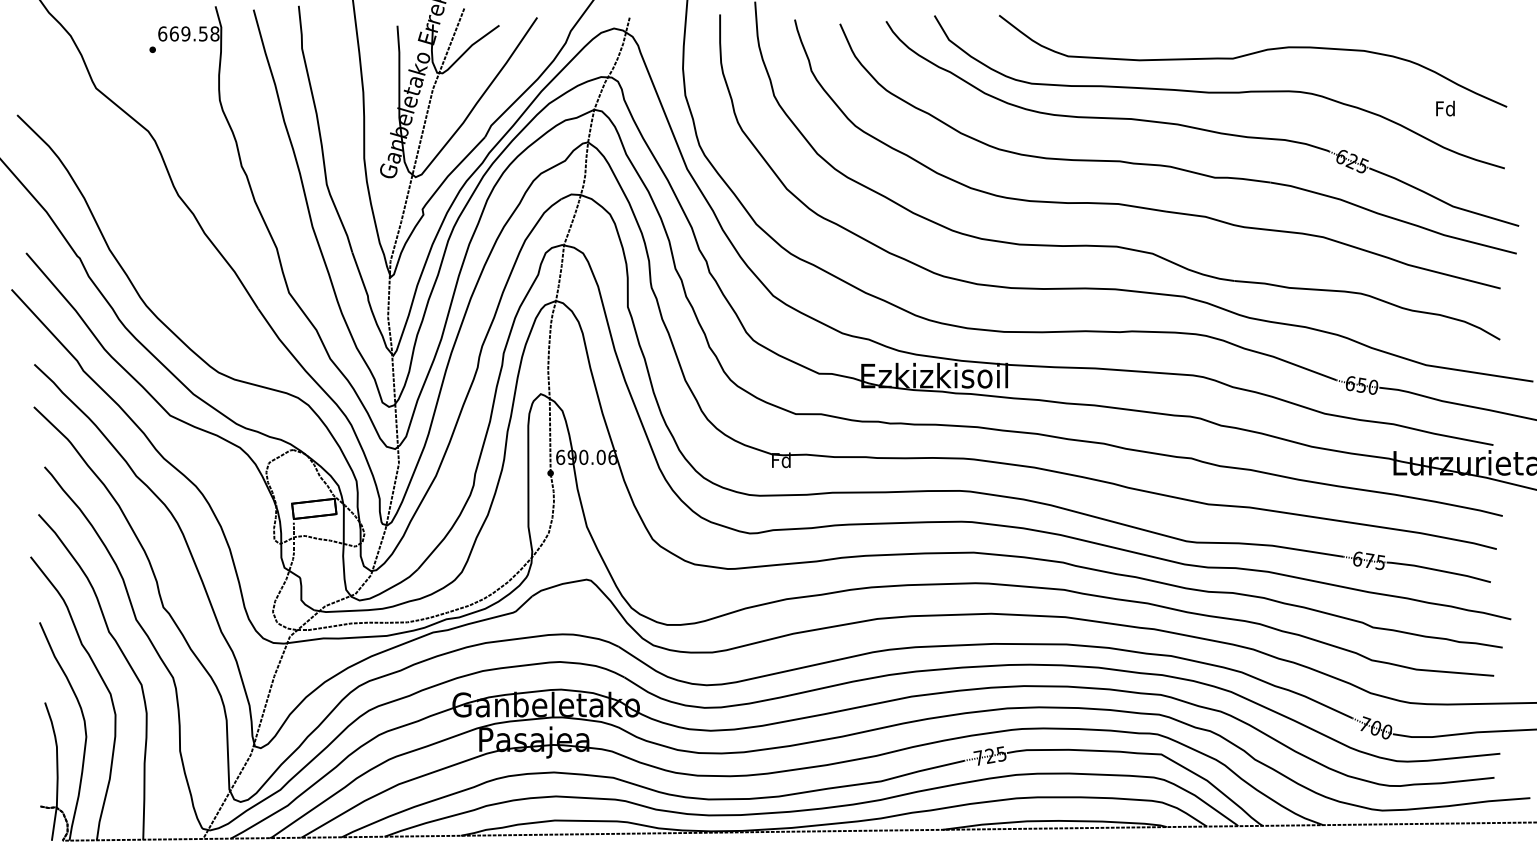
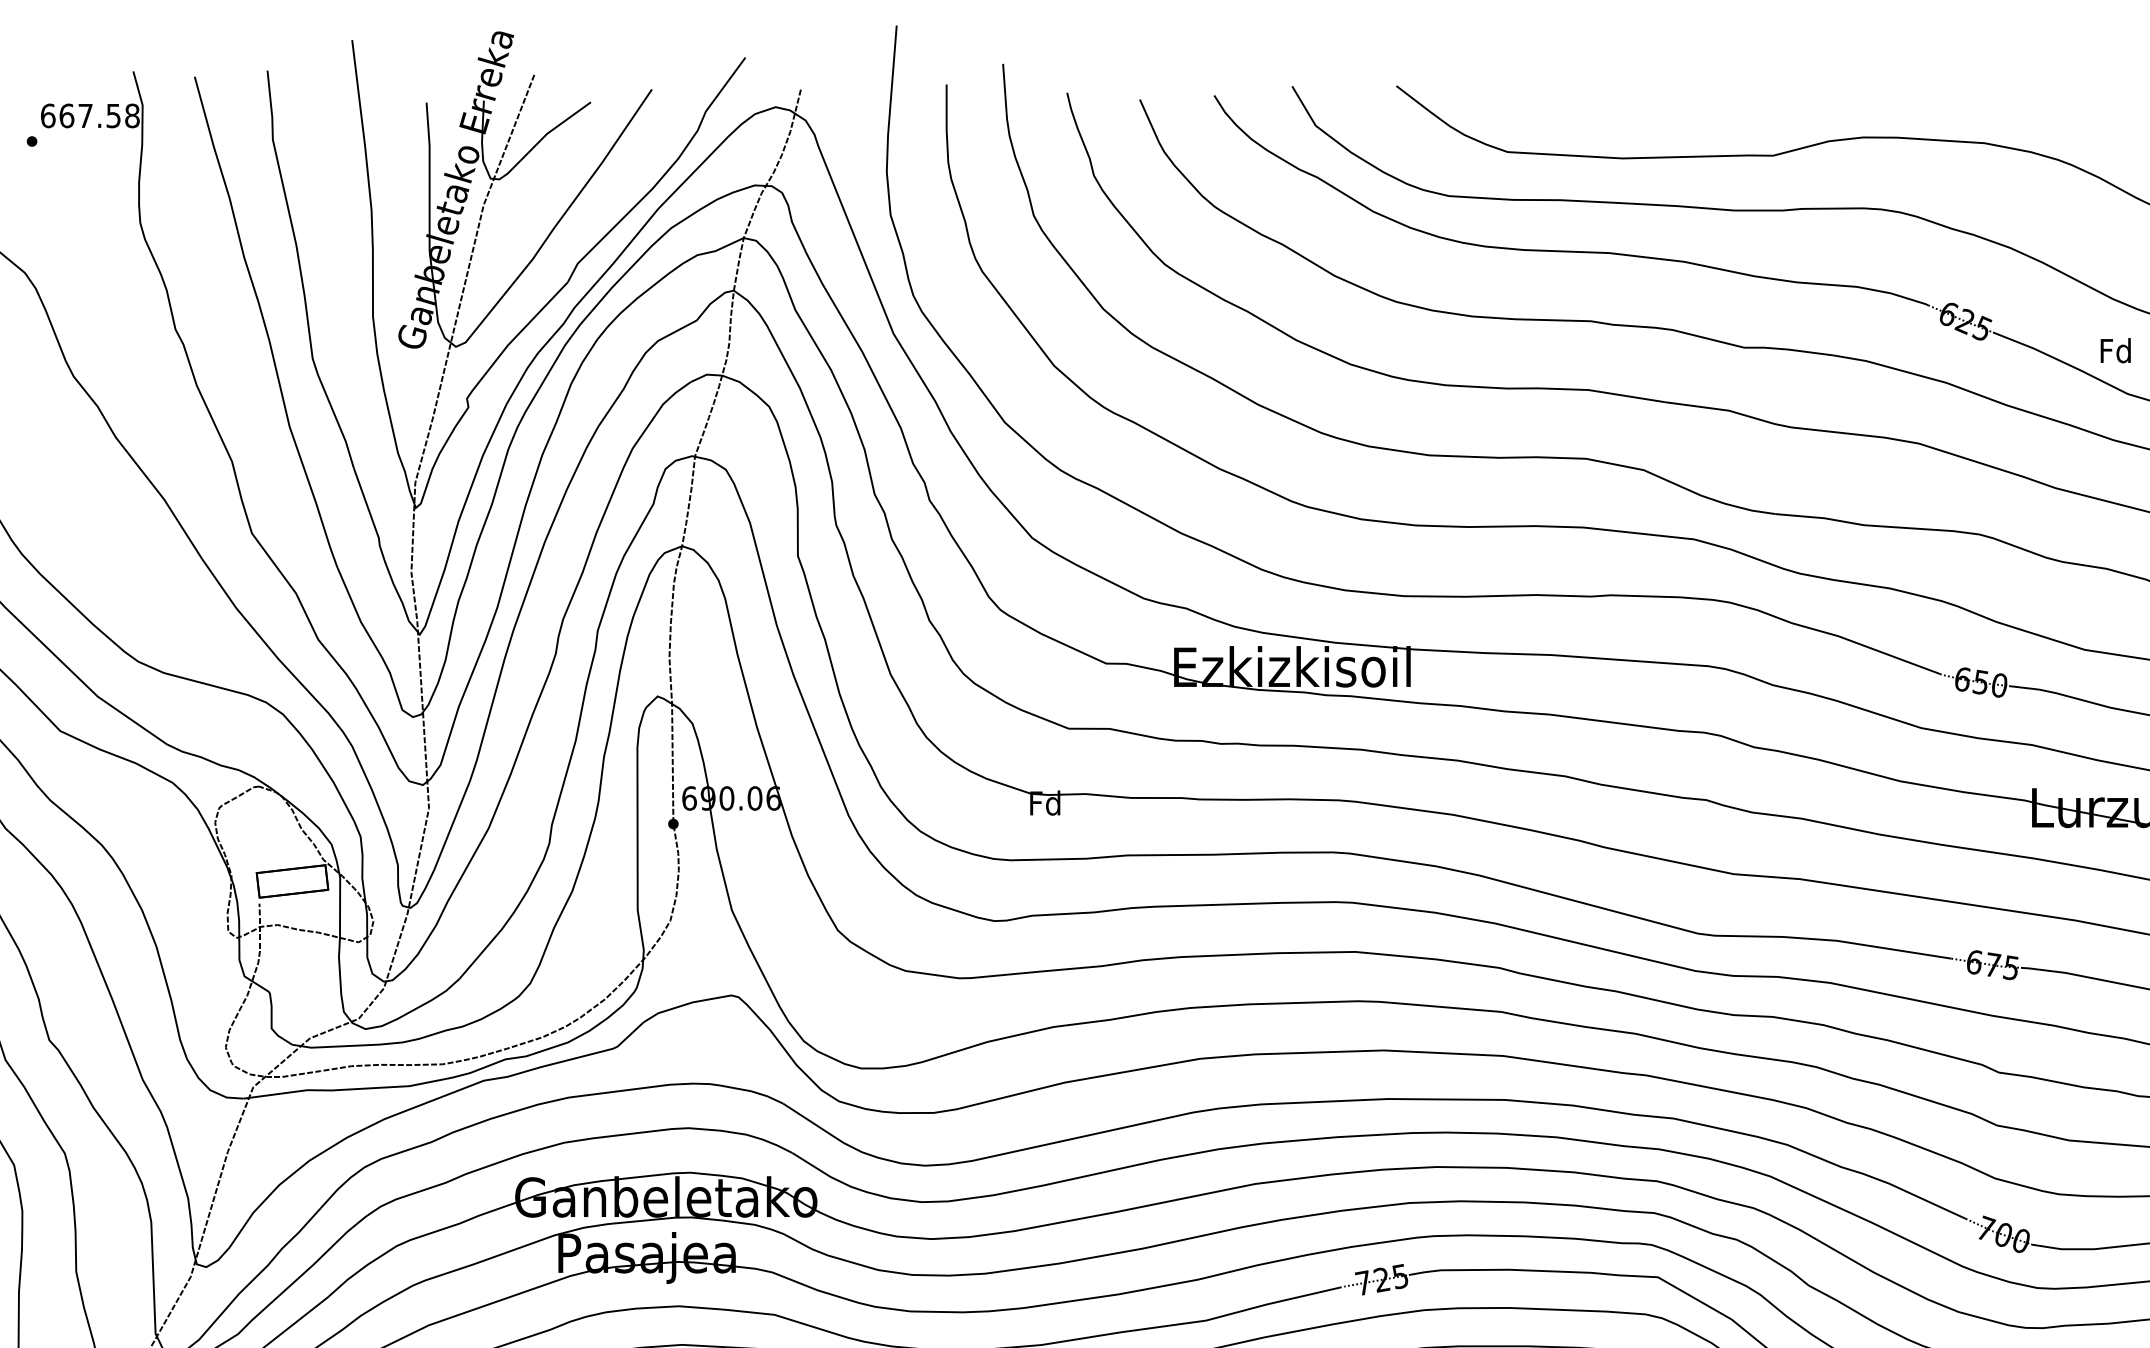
text: (185, 33) -> (84, 115), 669.58 -> 667.58
text: (1445, 108) -> (2115, 350), moved

